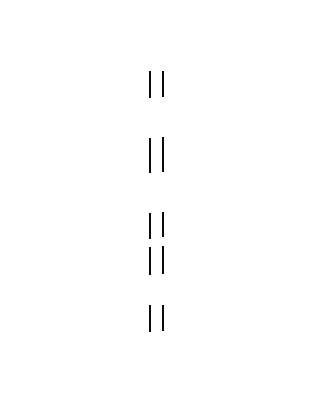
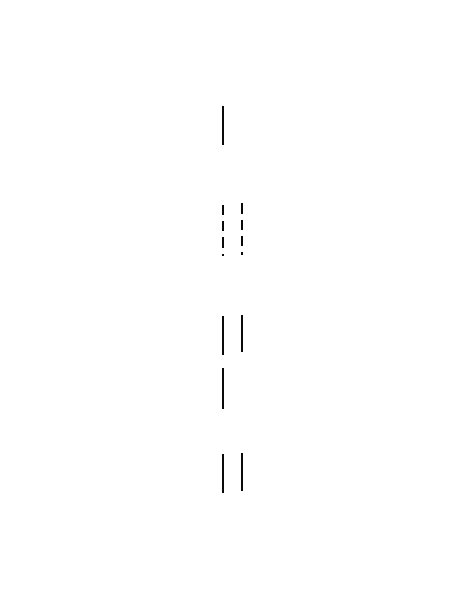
line: (162, 83) -> (241, 124), removed
line: (162, 154) -> (241, 229), solid -> dashed
line: (150, 155) -> (223, 231), solid -> dashed
line: (162, 259) -> (241, 385), removed

